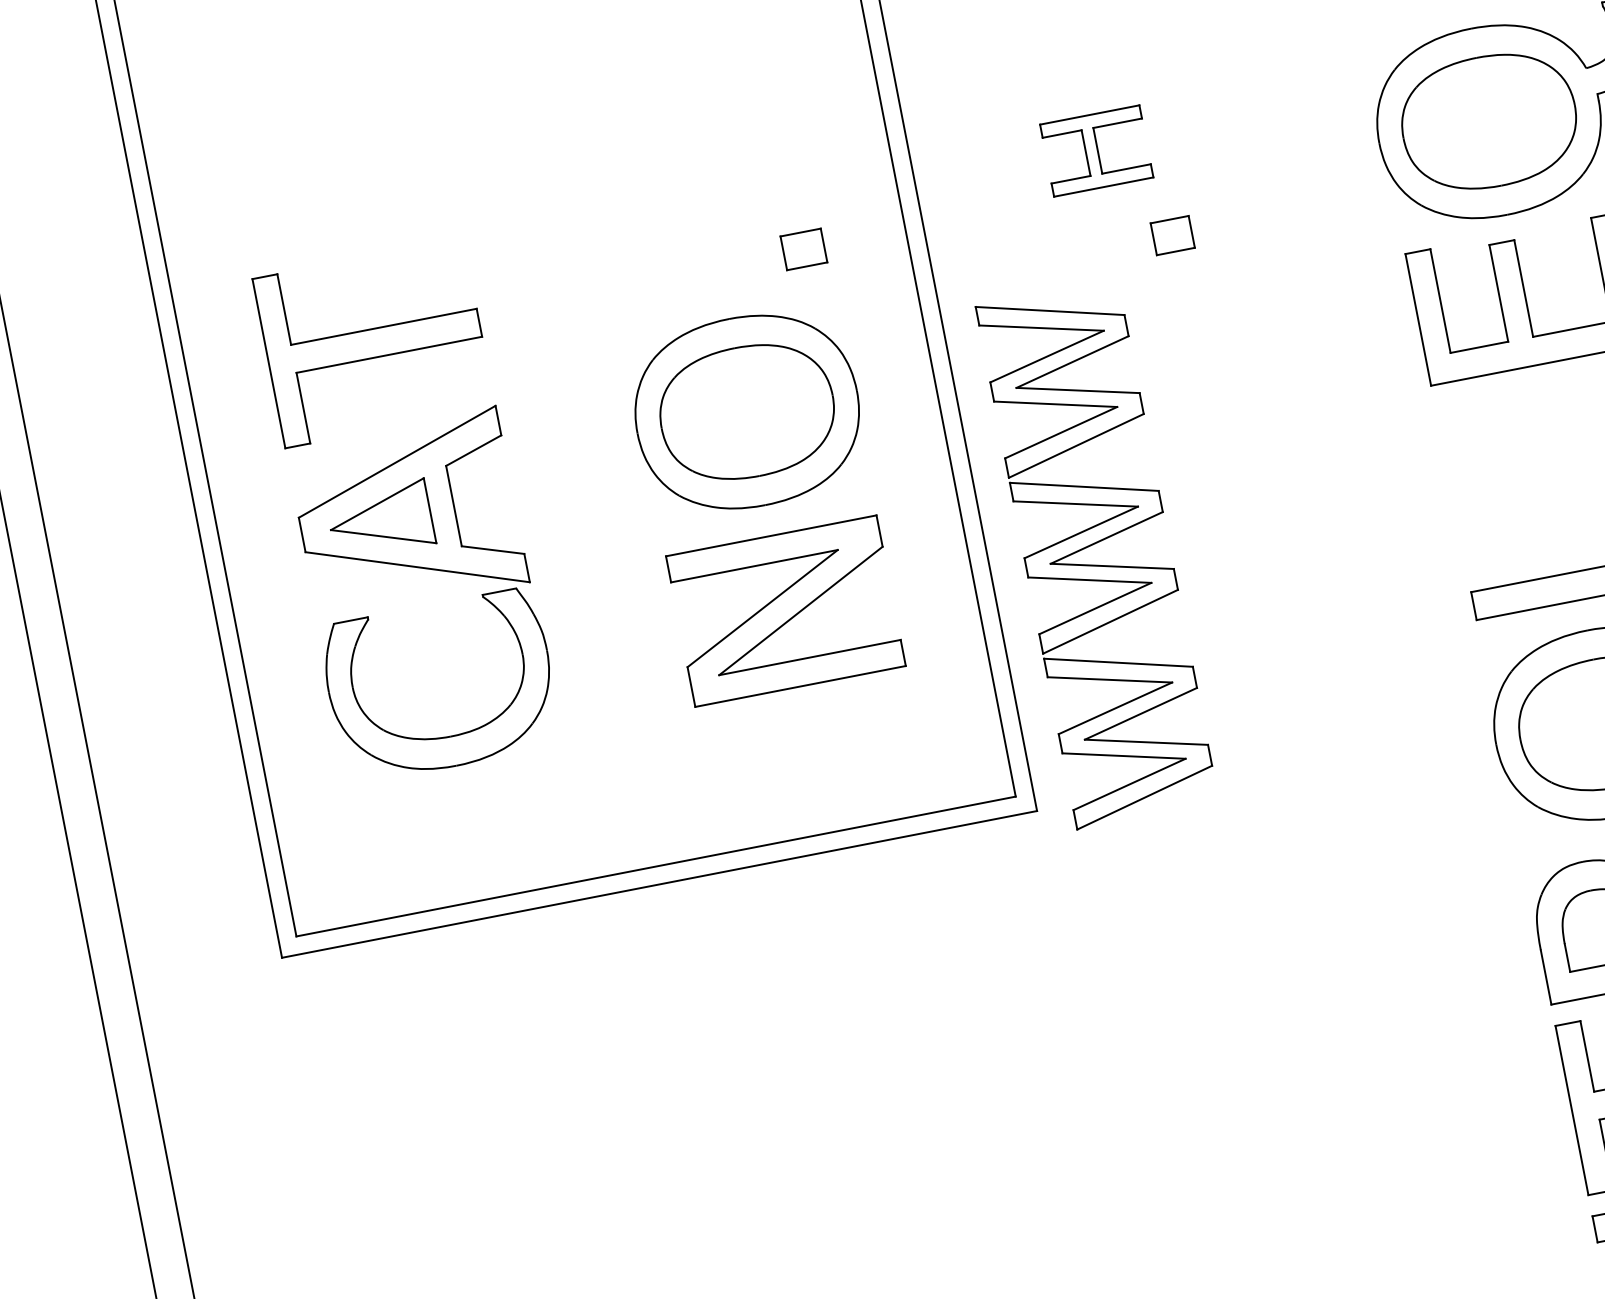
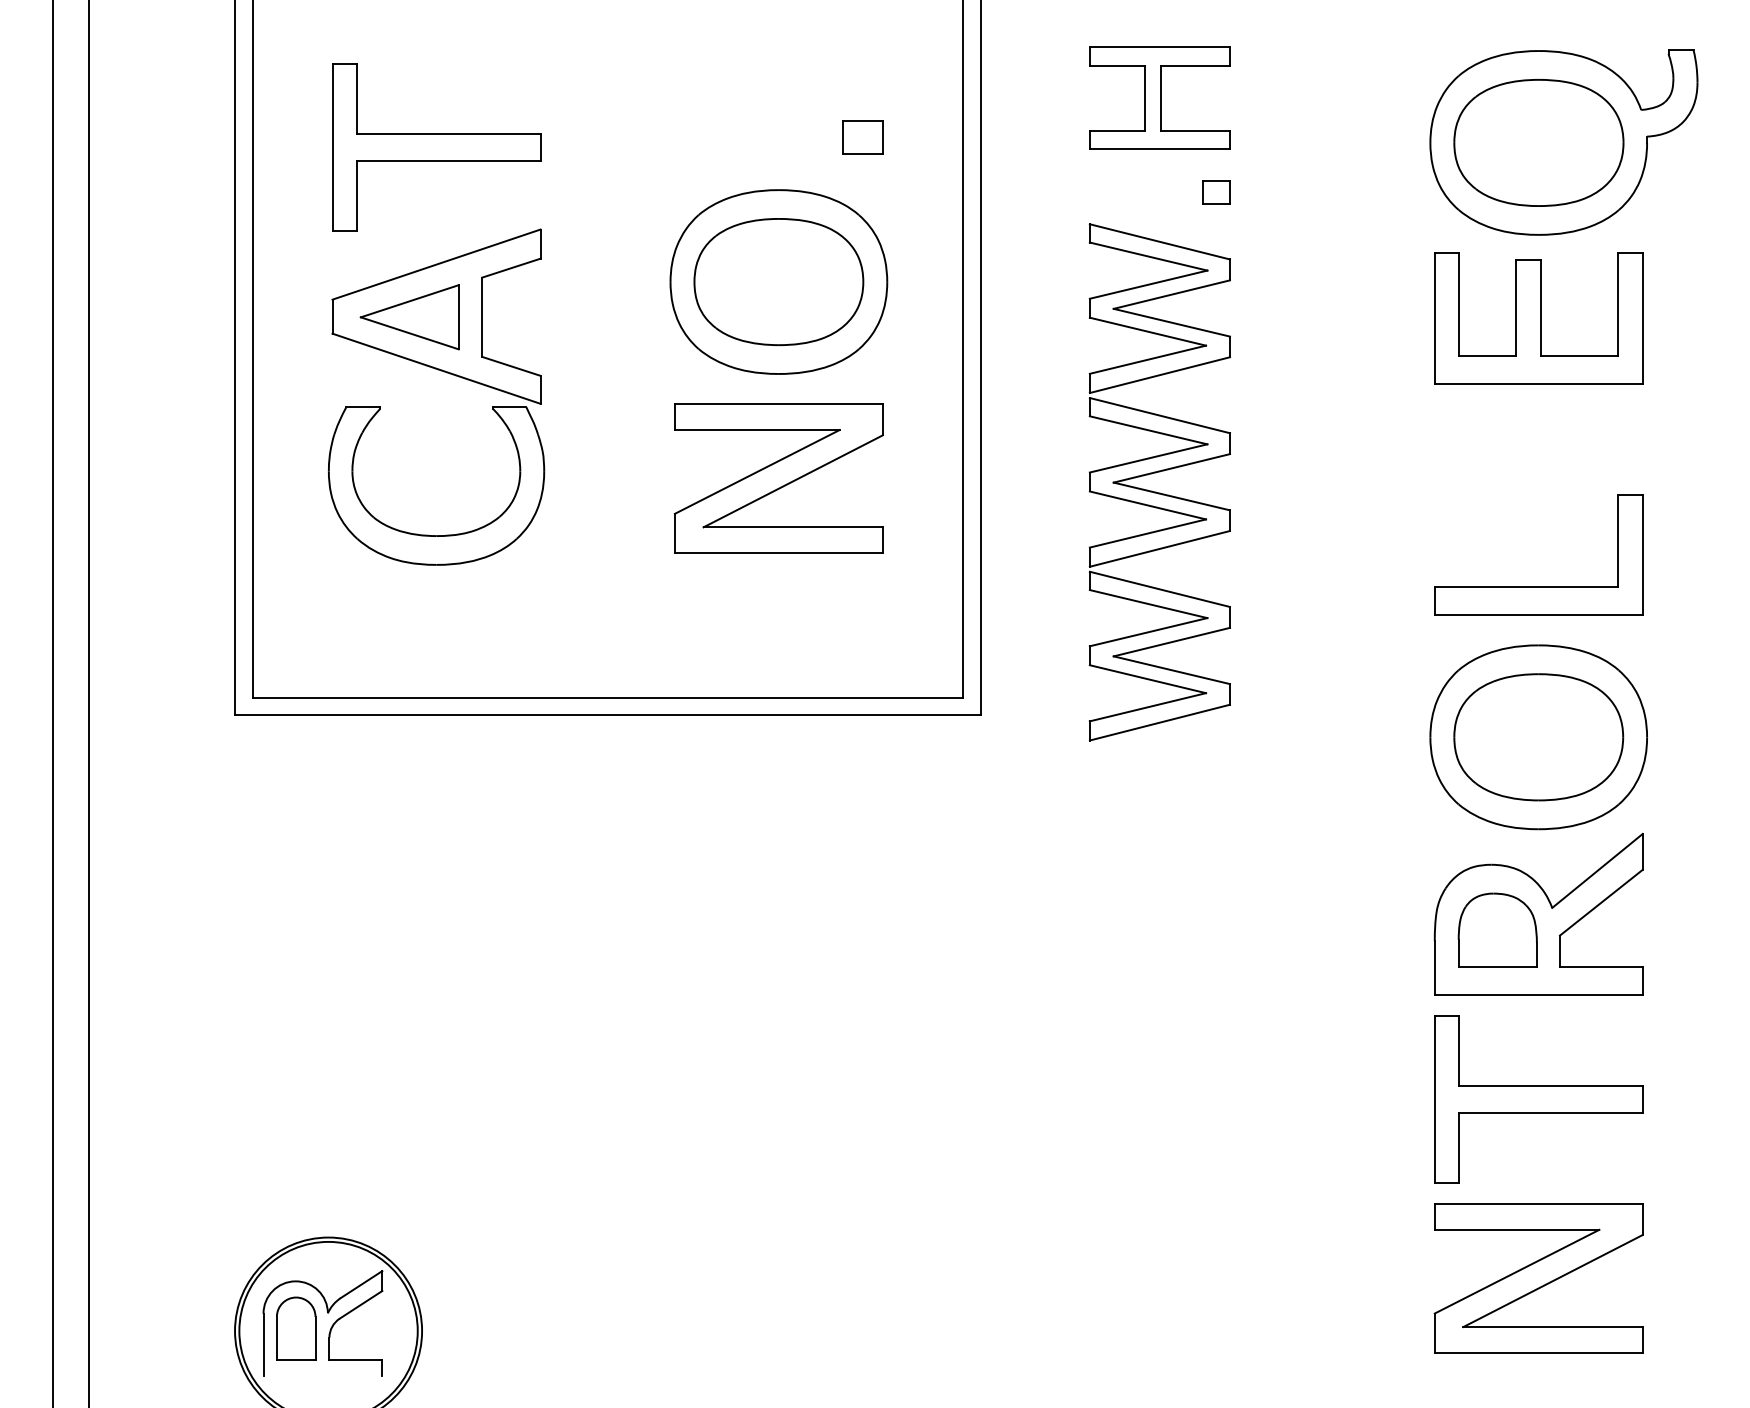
part: (1096, 150) -> (1159, 97), size x1.43
part: (1172, 235) -> (1216, 192), size x0.71
part: (1092, 546) -> (1156, 473), moved

